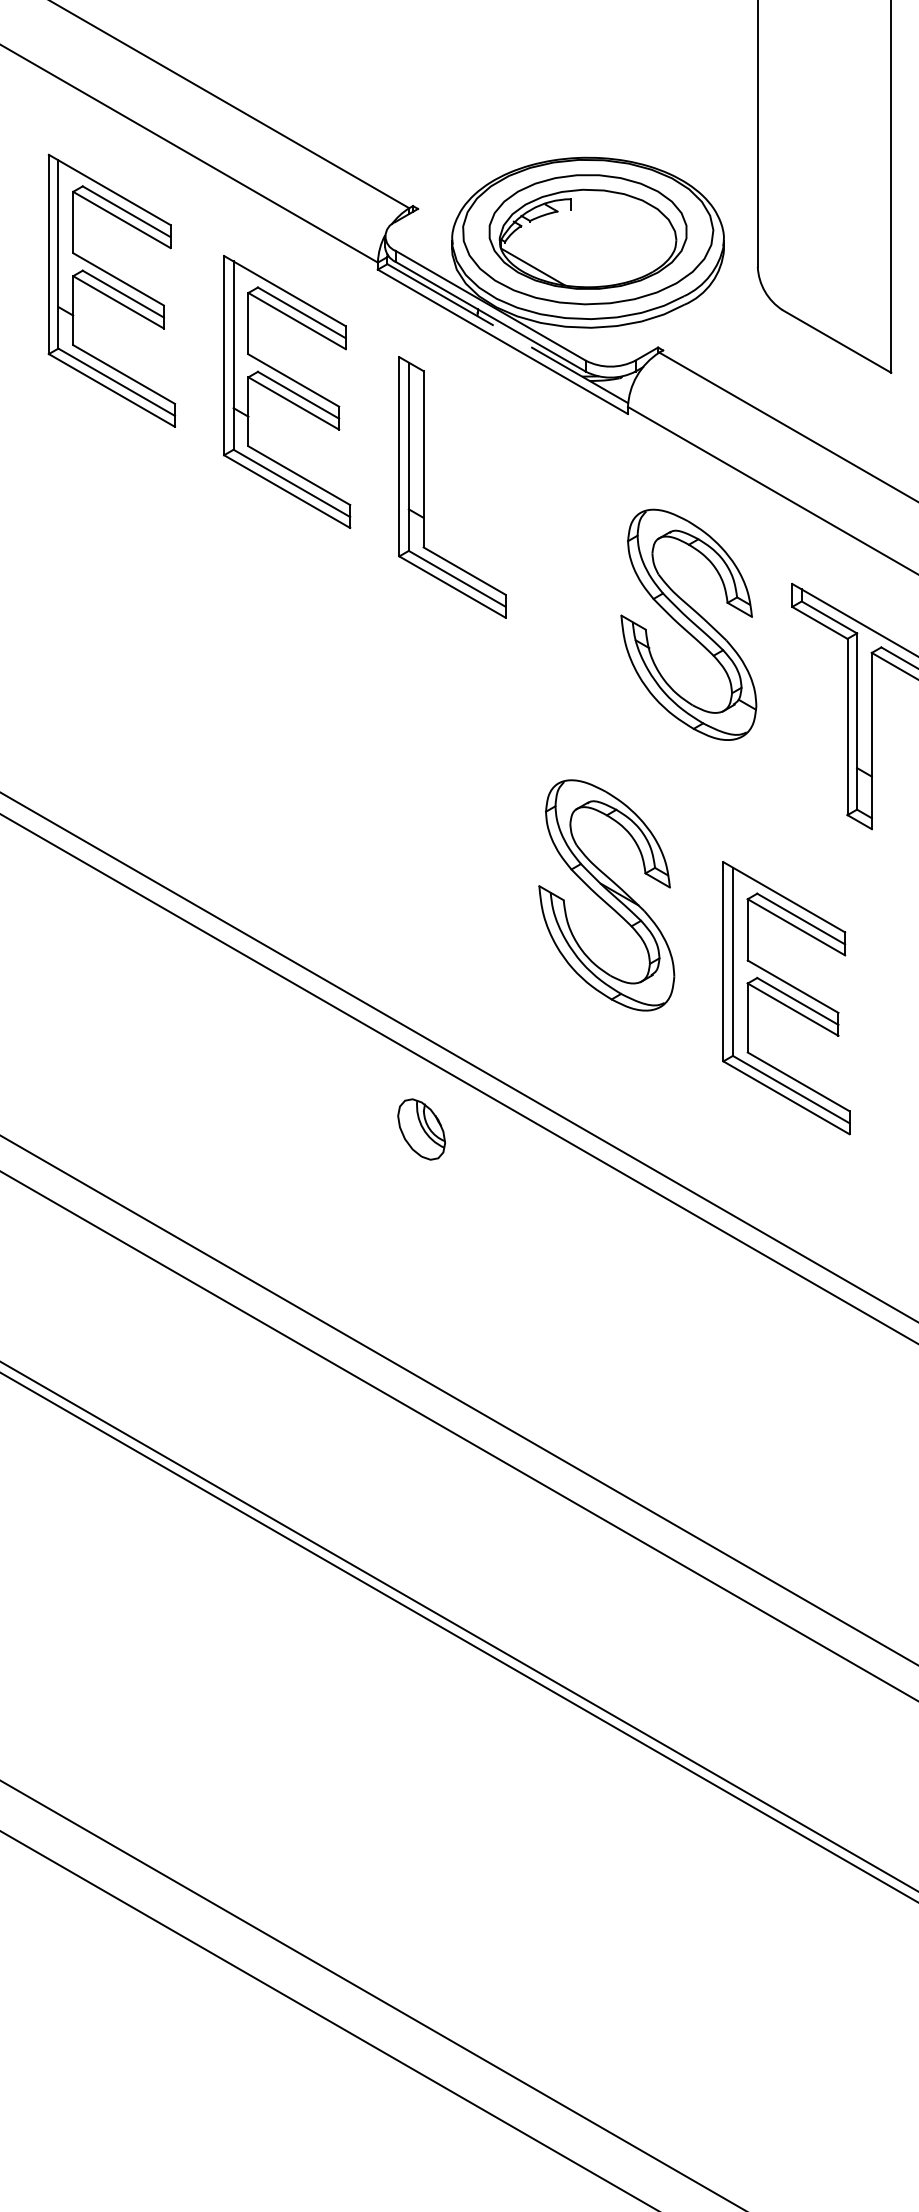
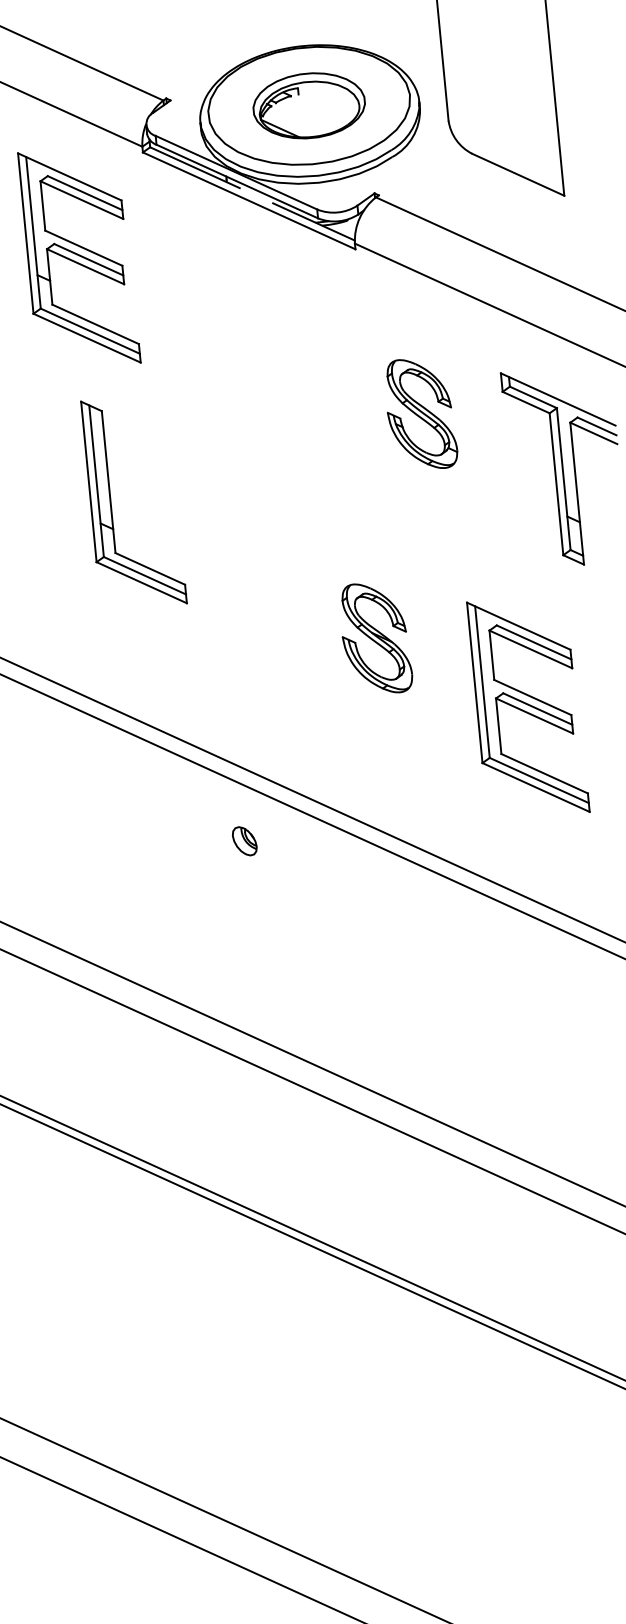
part: (587, 231) -> (308, 105), size x0.7
part: (424, 487) -> (111, 504), moved
part: (688, 624) -> (420, 414), size x0.6
part: (606, 895) -> (375, 638), size x0.6
part: (421, 1129) -> (244, 841), size x0.6

